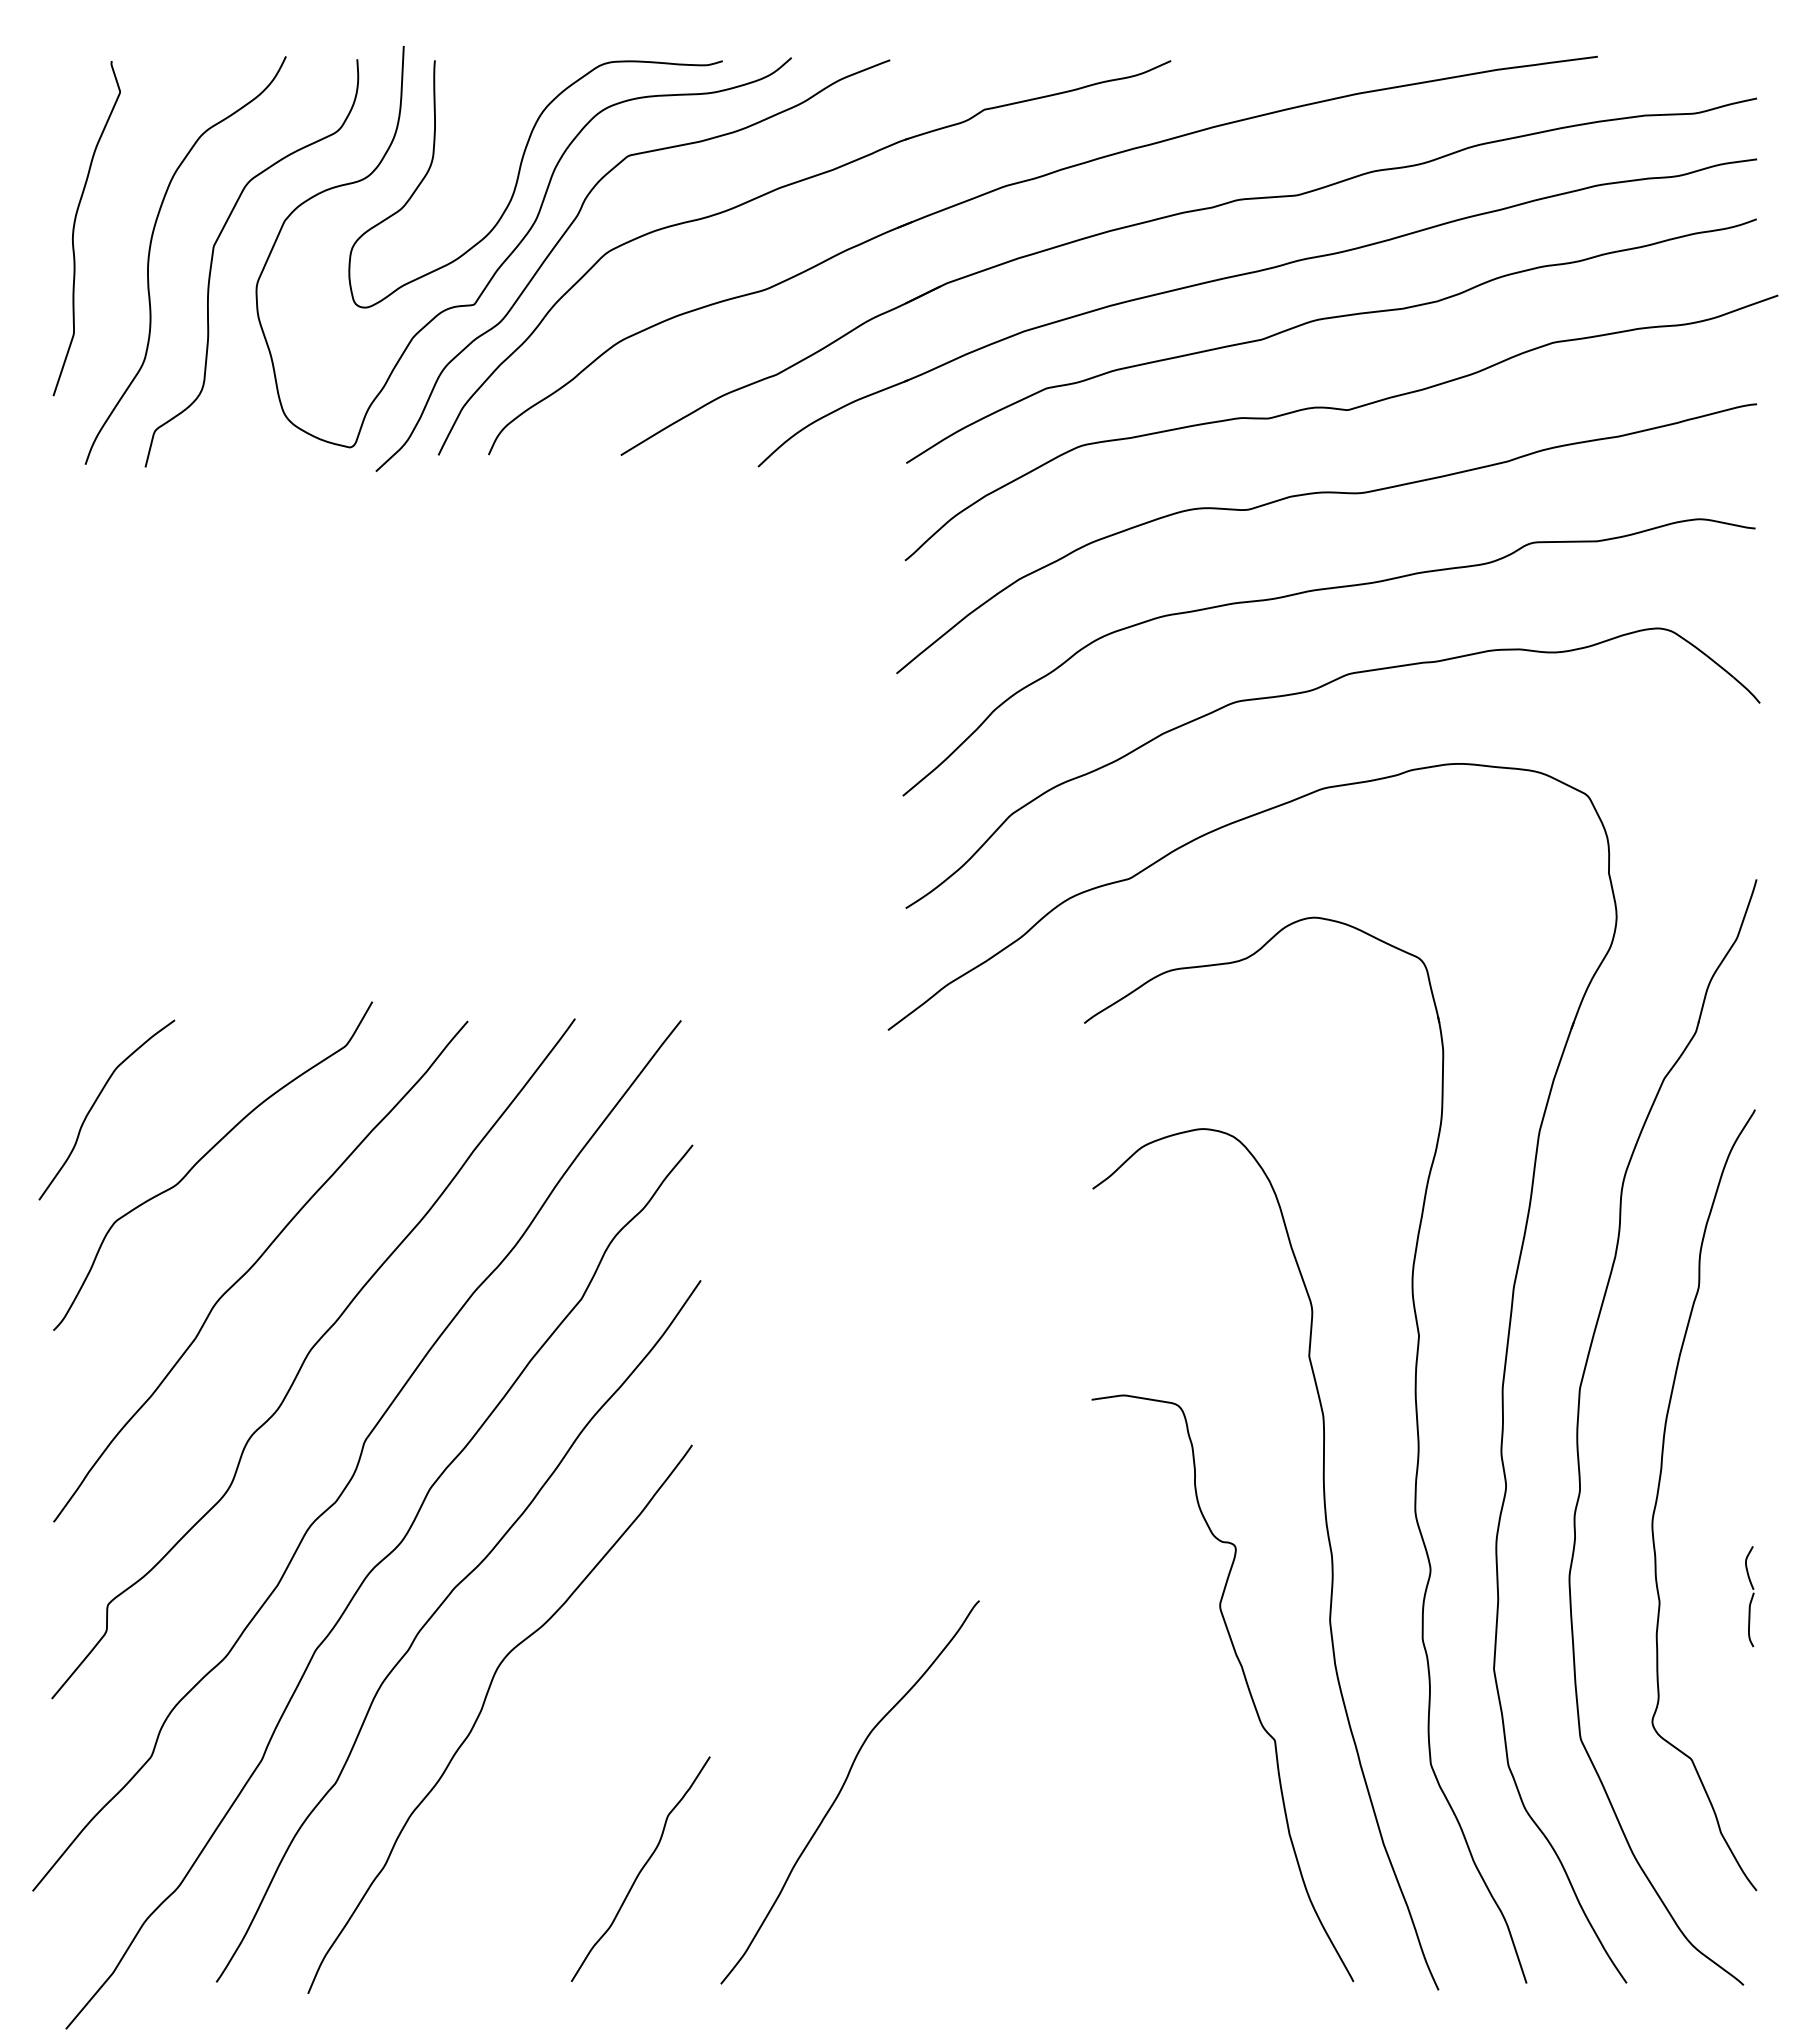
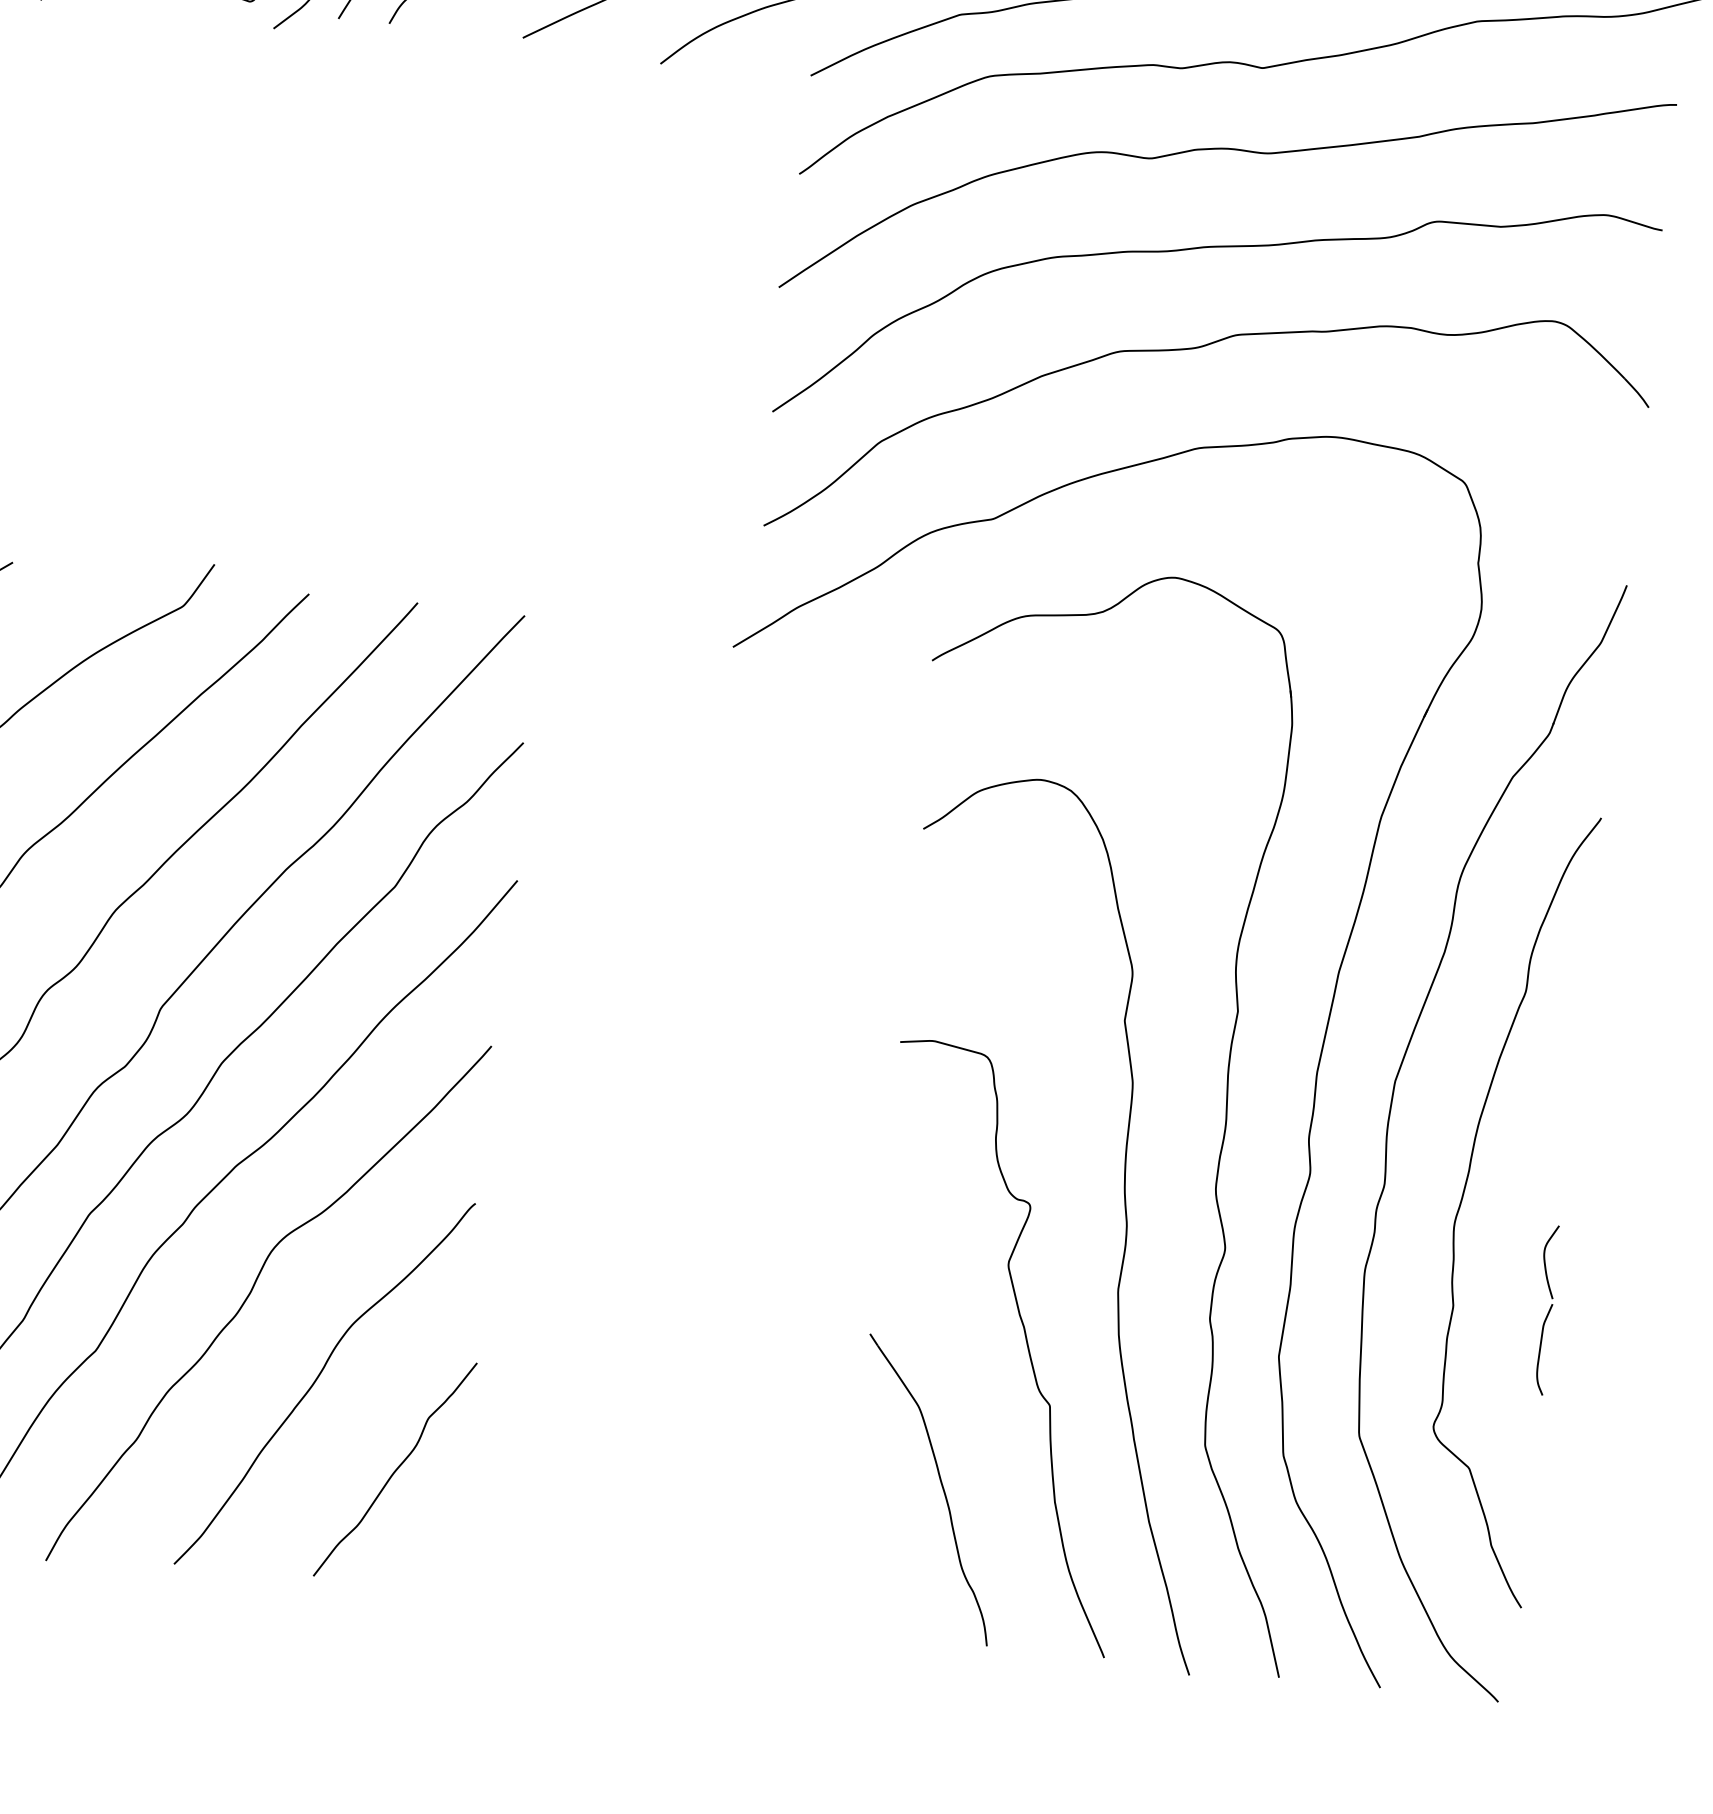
part: (1749, 1596) -> (1544, 1309), size x1.67
curve: (842, 1789) -> (317, 1380), moved
part: (1176, 1829) -> (941, 1485), added

